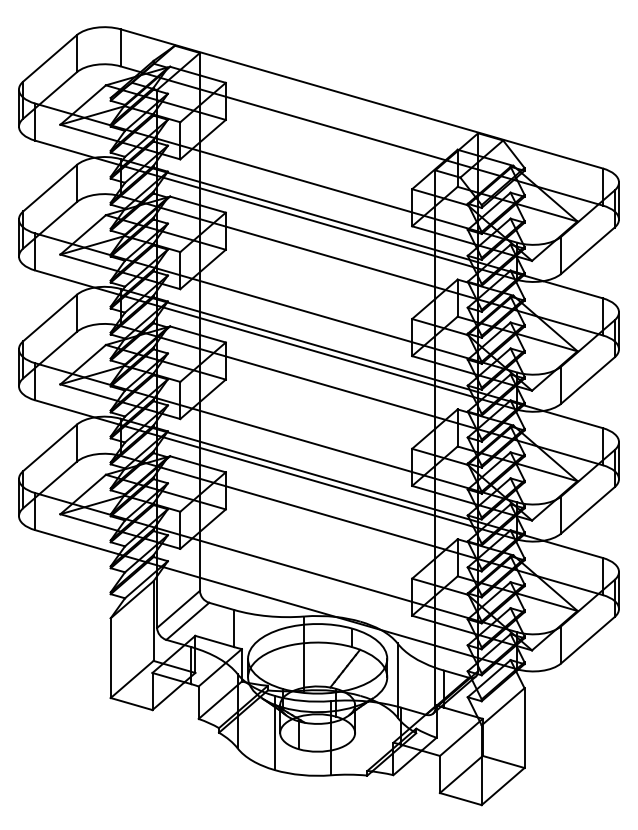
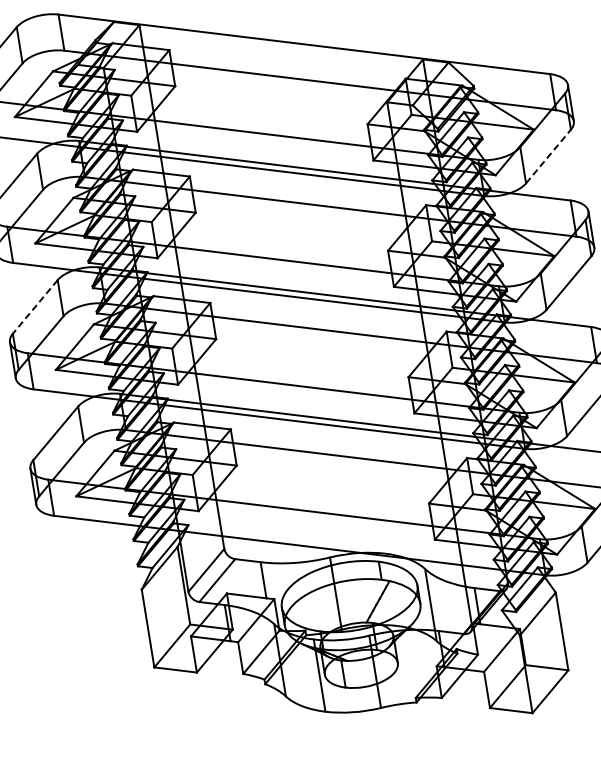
line: (588, 250) -> (549, 156), solid -> dashed
line: (49, 318) -> (34, 307), solid -> dashed

